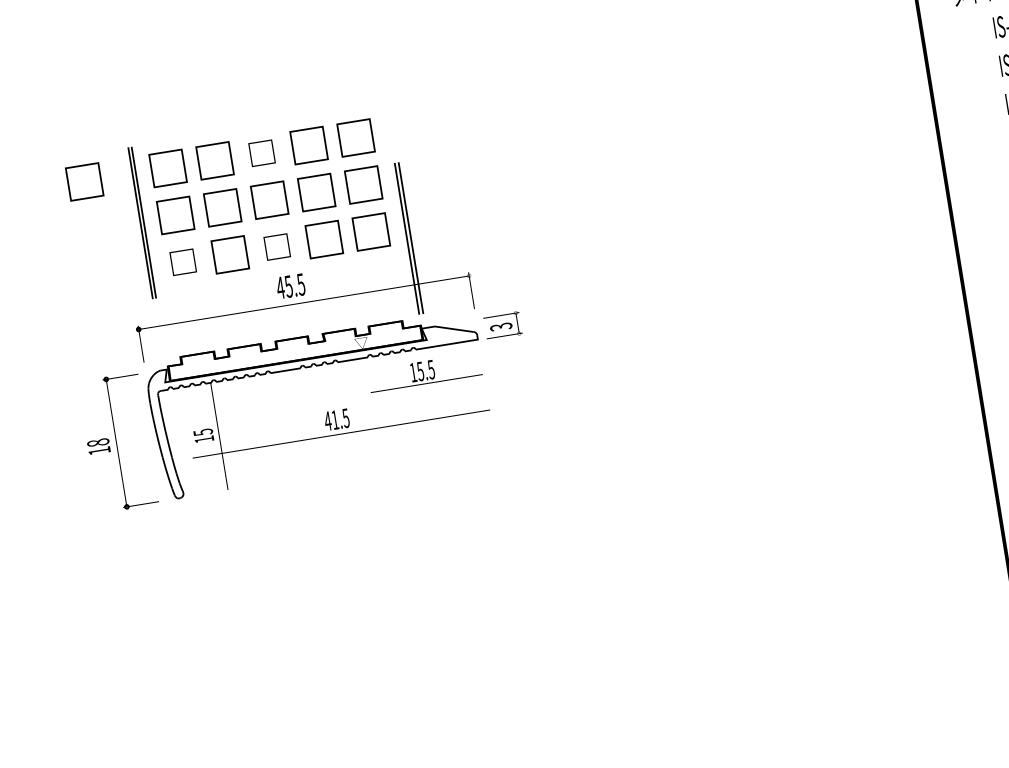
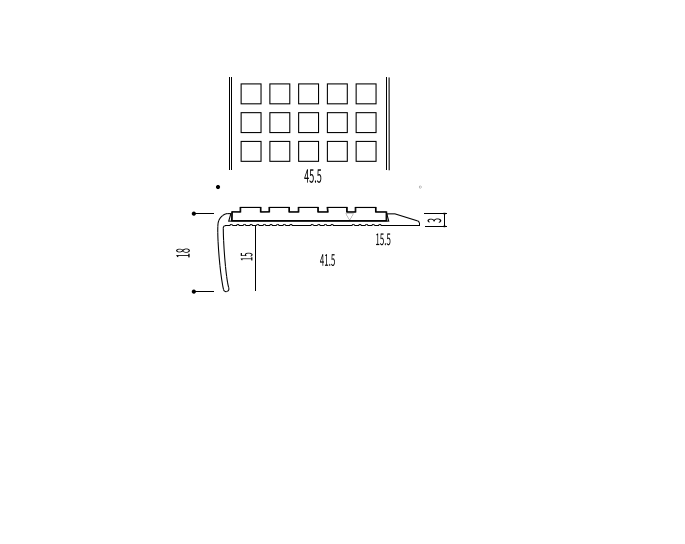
part: (261, 152) -> (308, 93), size x1.43
part: (83, 181) -> (199, 93), removed
line: (406, 238) -> (386, 123), moved
part: (276, 245) -> (308, 150), size x1.43
part: (182, 261) -> (250, 150), size x1.43

